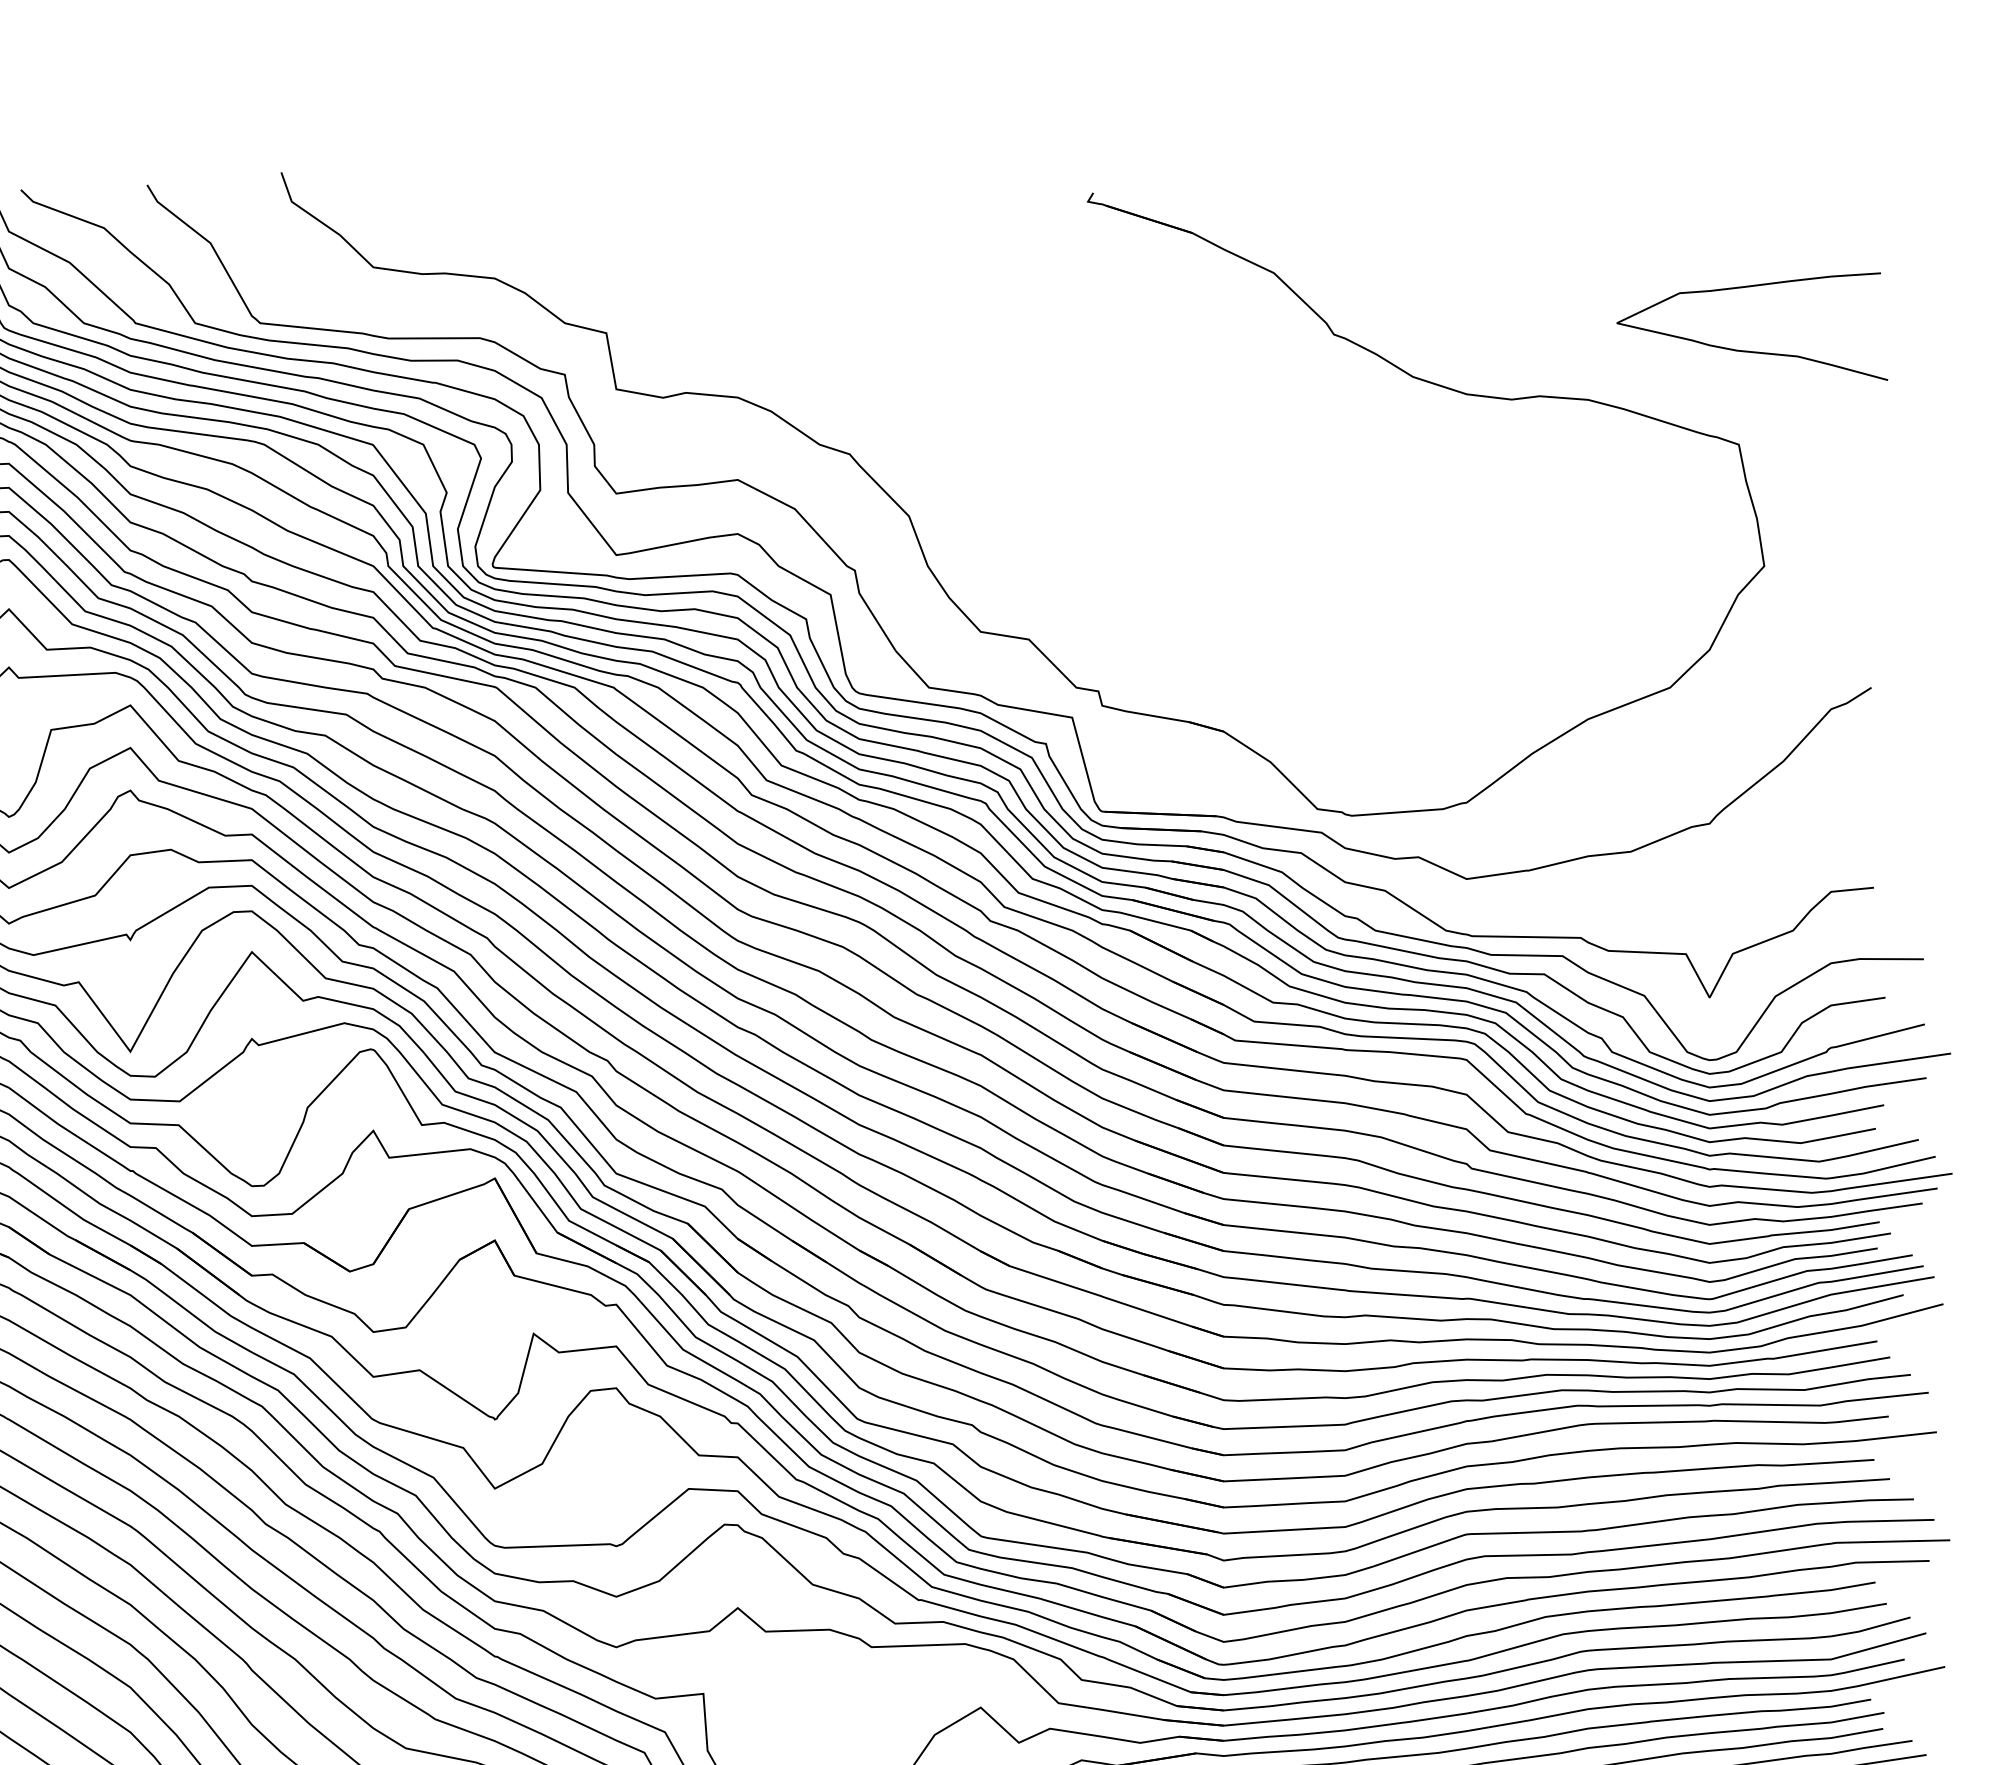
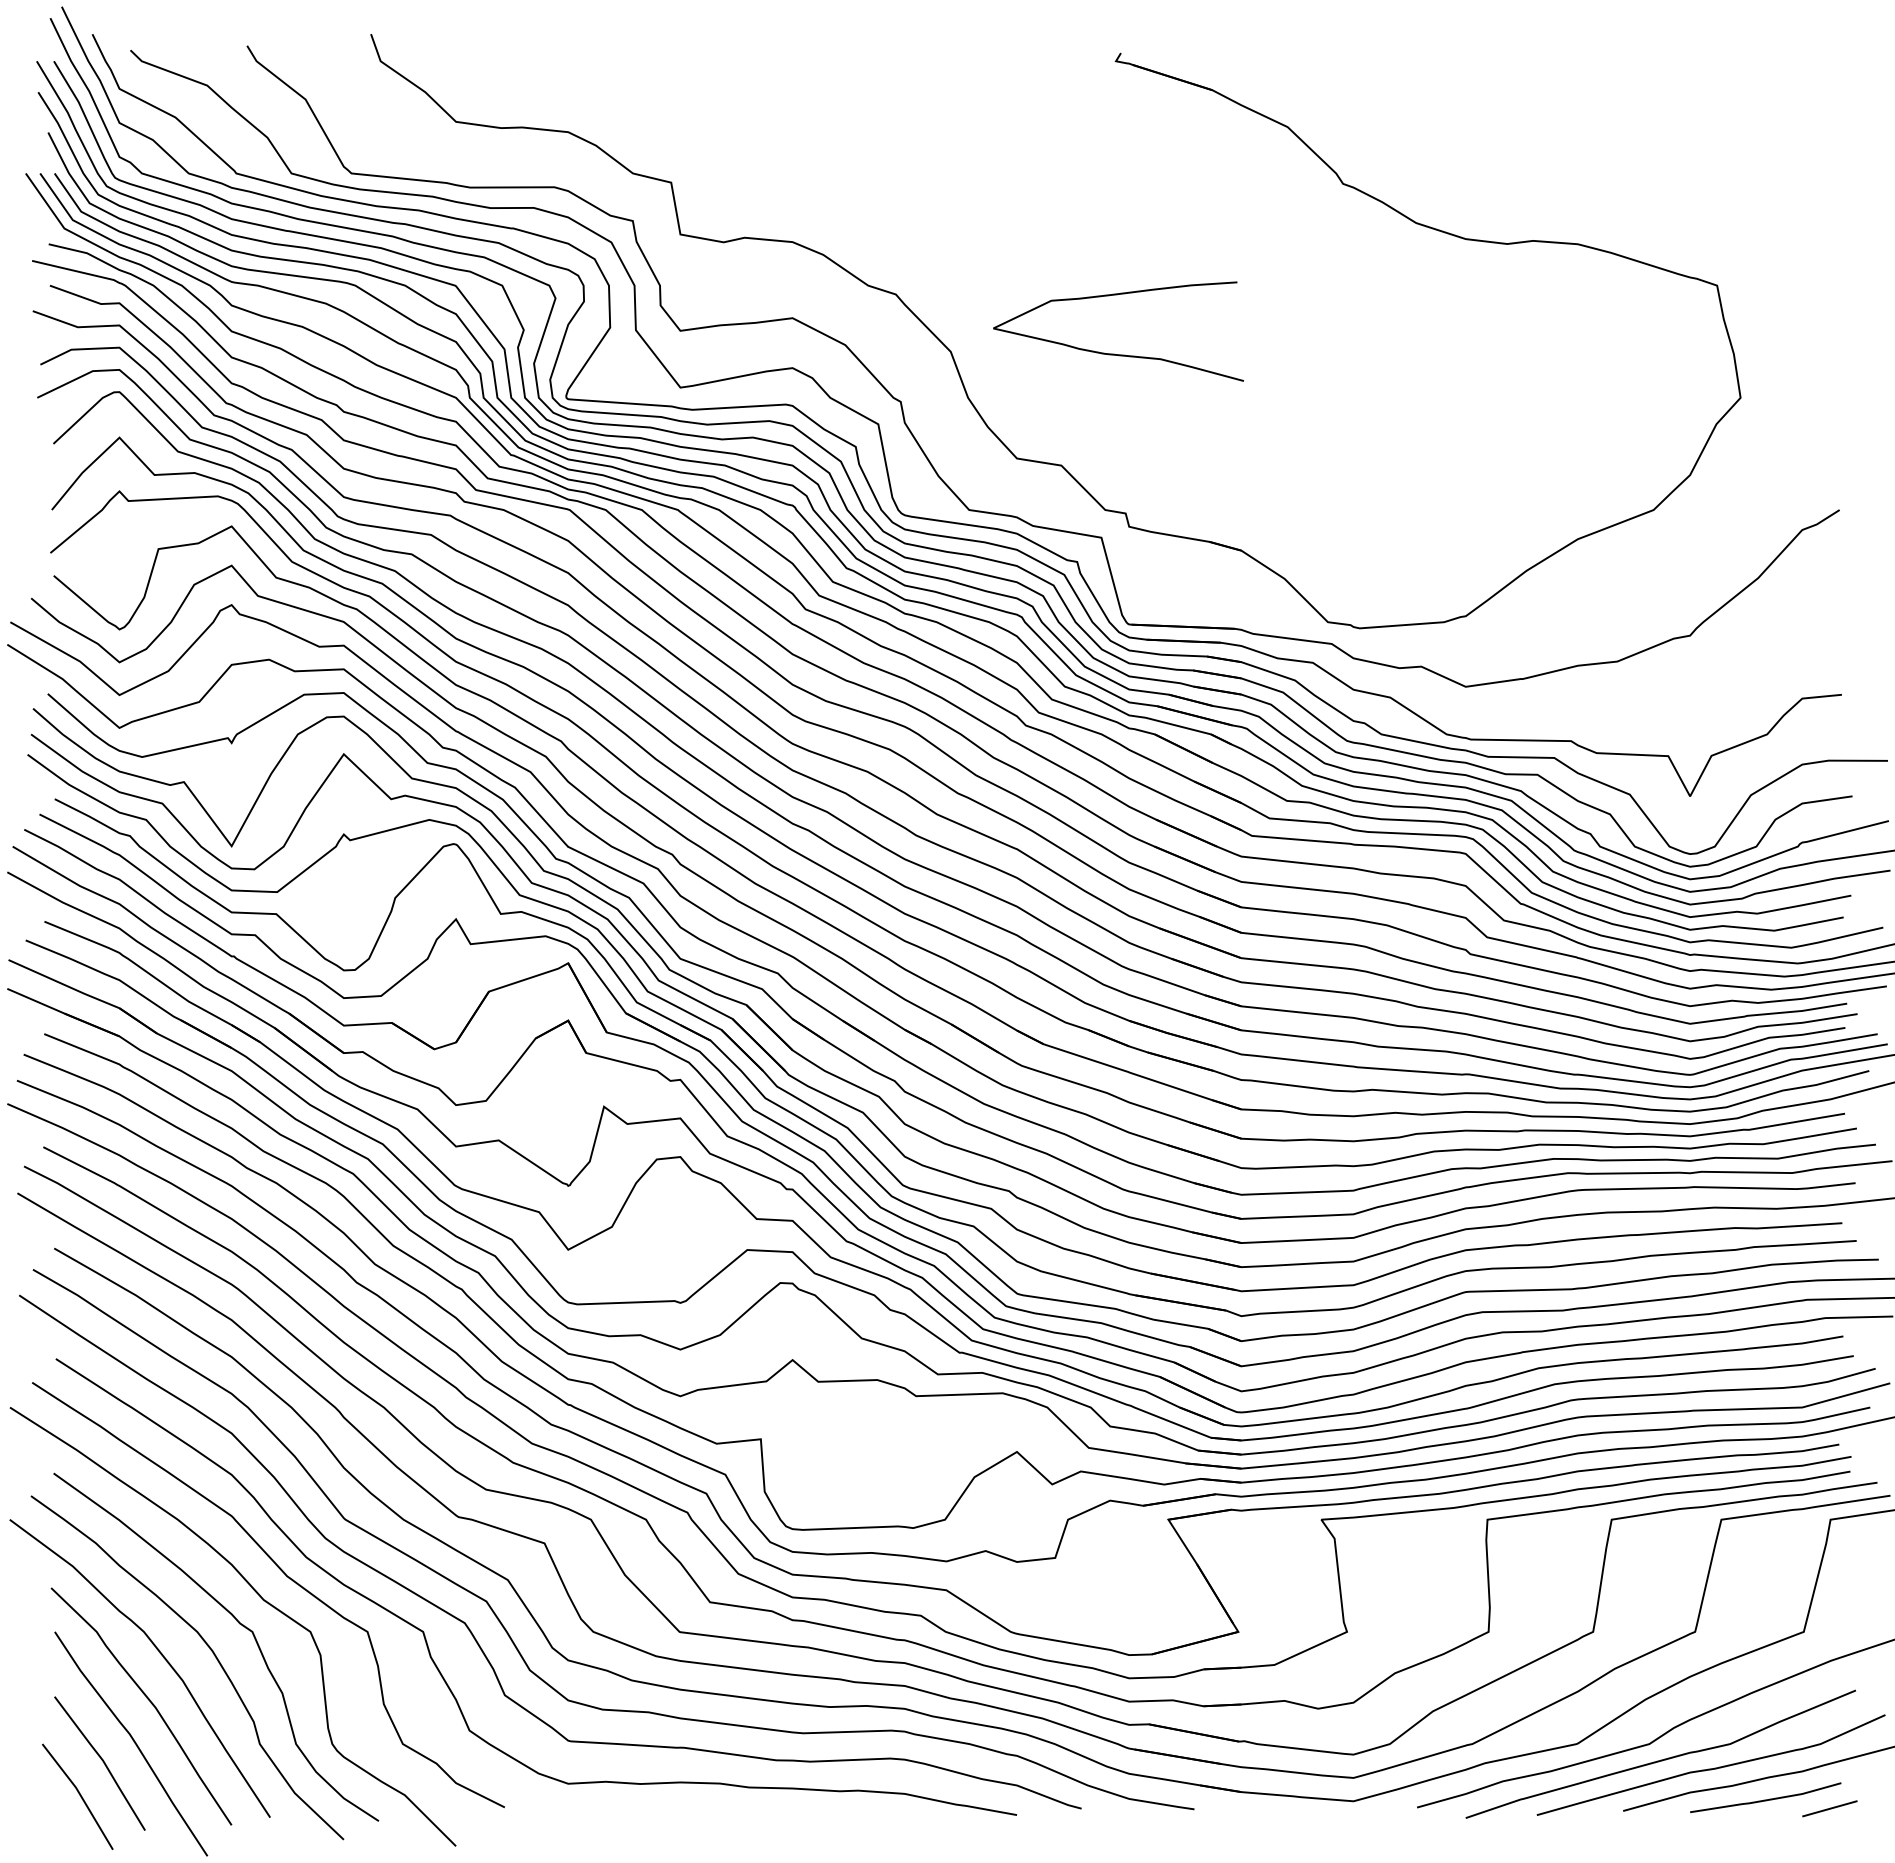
curve: (1747, 350) -> (1114, 353), moved

